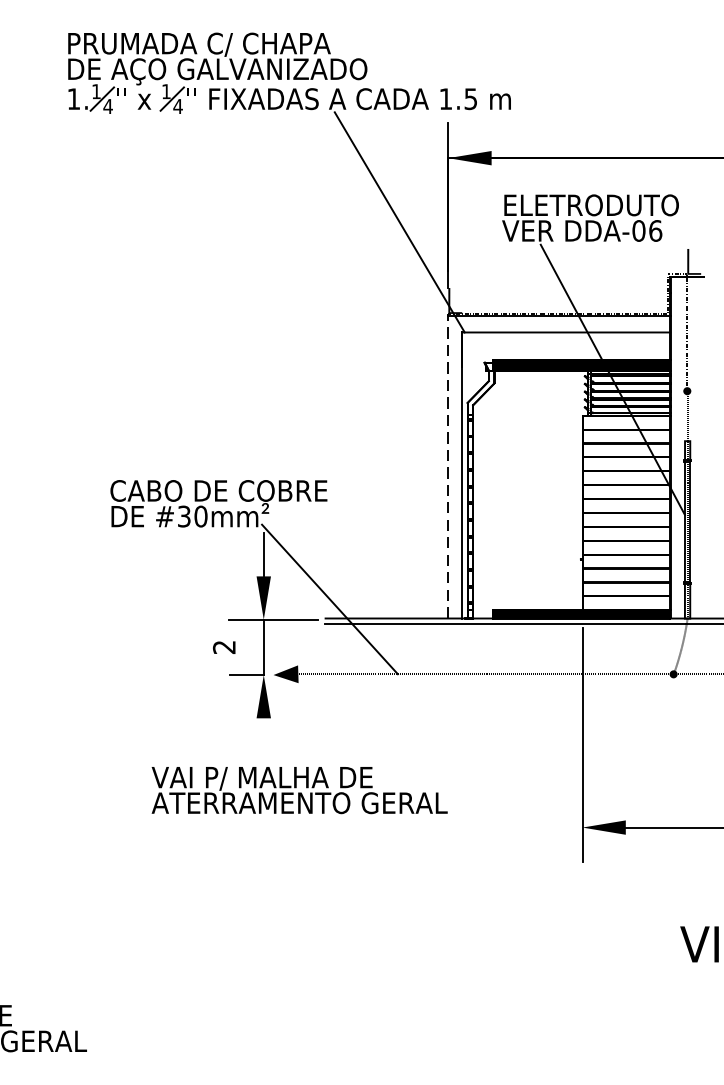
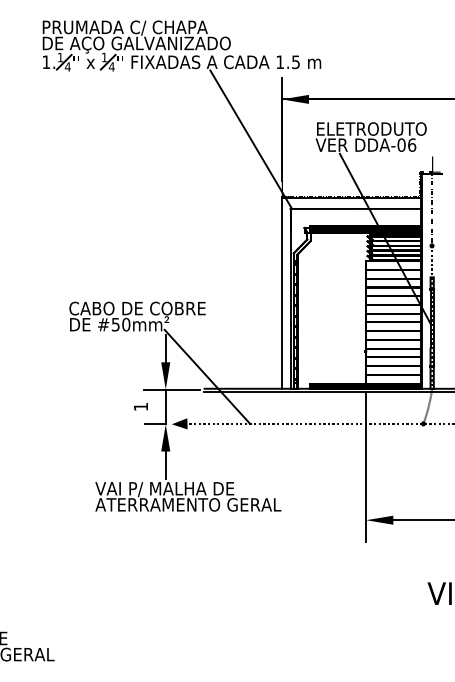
line: (447, 466) -> (281, 293), dashed -> solid
text: (183, 514) -> (115, 323), #30mm -> #50mm
text: (223, 648) -> (140, 407), 2 -> 1
line: (263, 738) -> (165, 464), added

